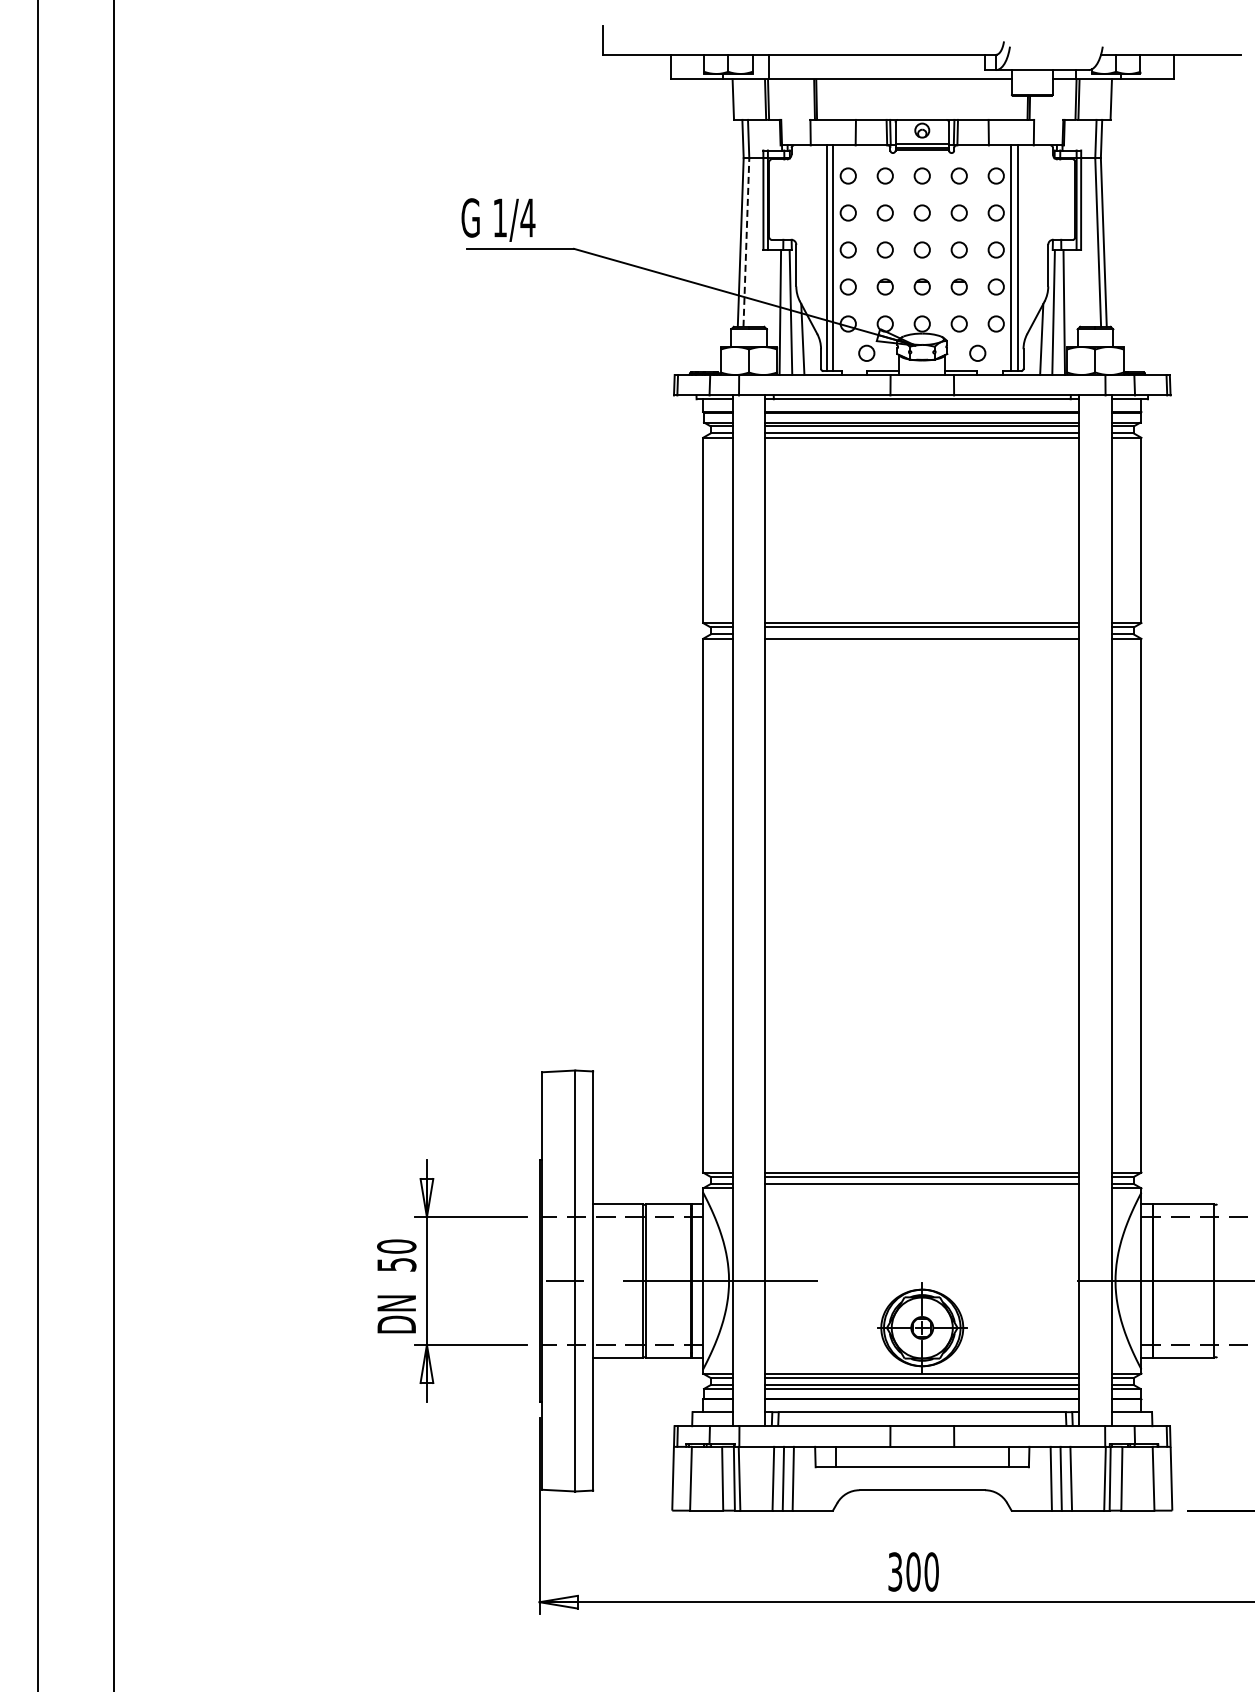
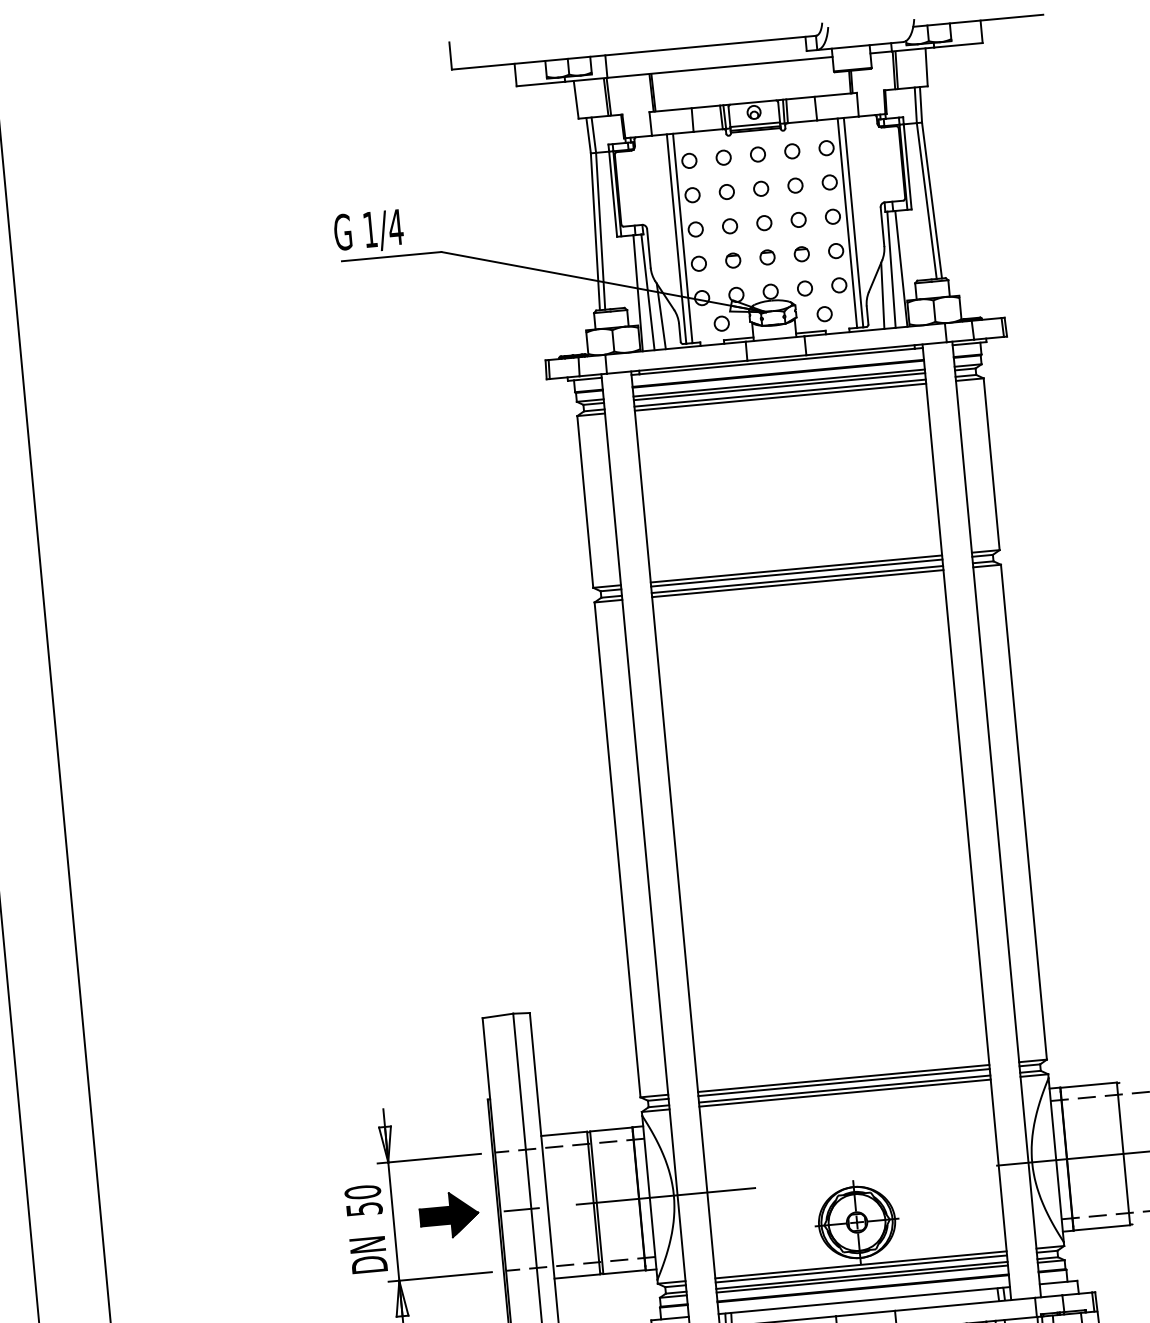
line: (746, 242) -> (600, 231), dashed -> solid
line: (922, 634) -> (797, 579), added
line: (922, 1188) -> (845, 1093), added
part: (487, 1279) -> (449, 1214), added

